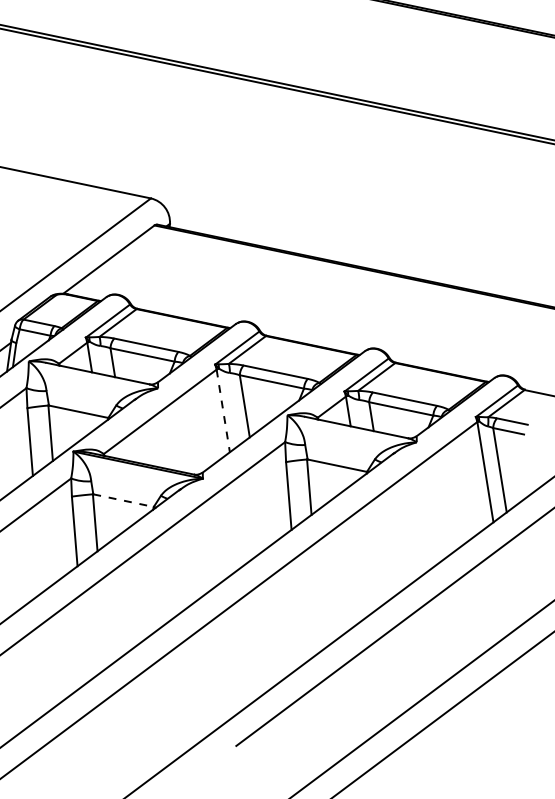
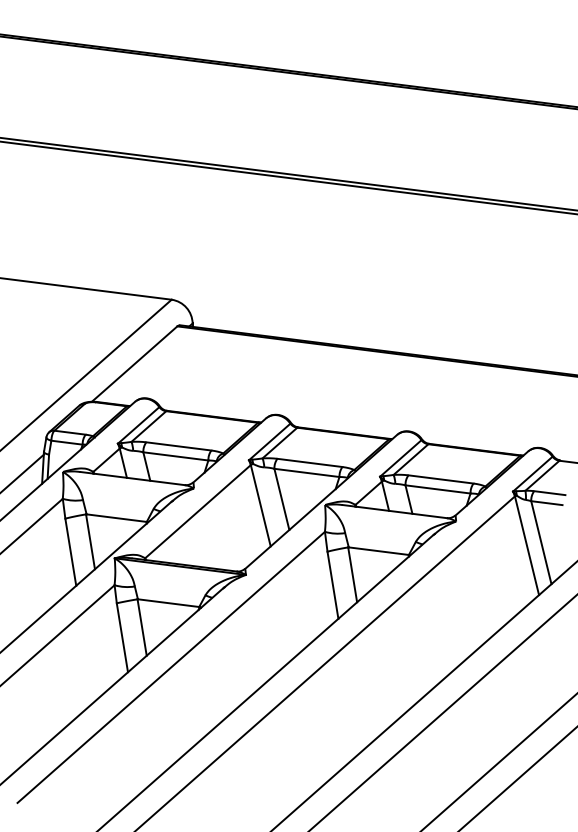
line: (223, 410) -> (260, 505), dashed -> solid
line: (123, 500) -> (168, 603), dashed -> solid

